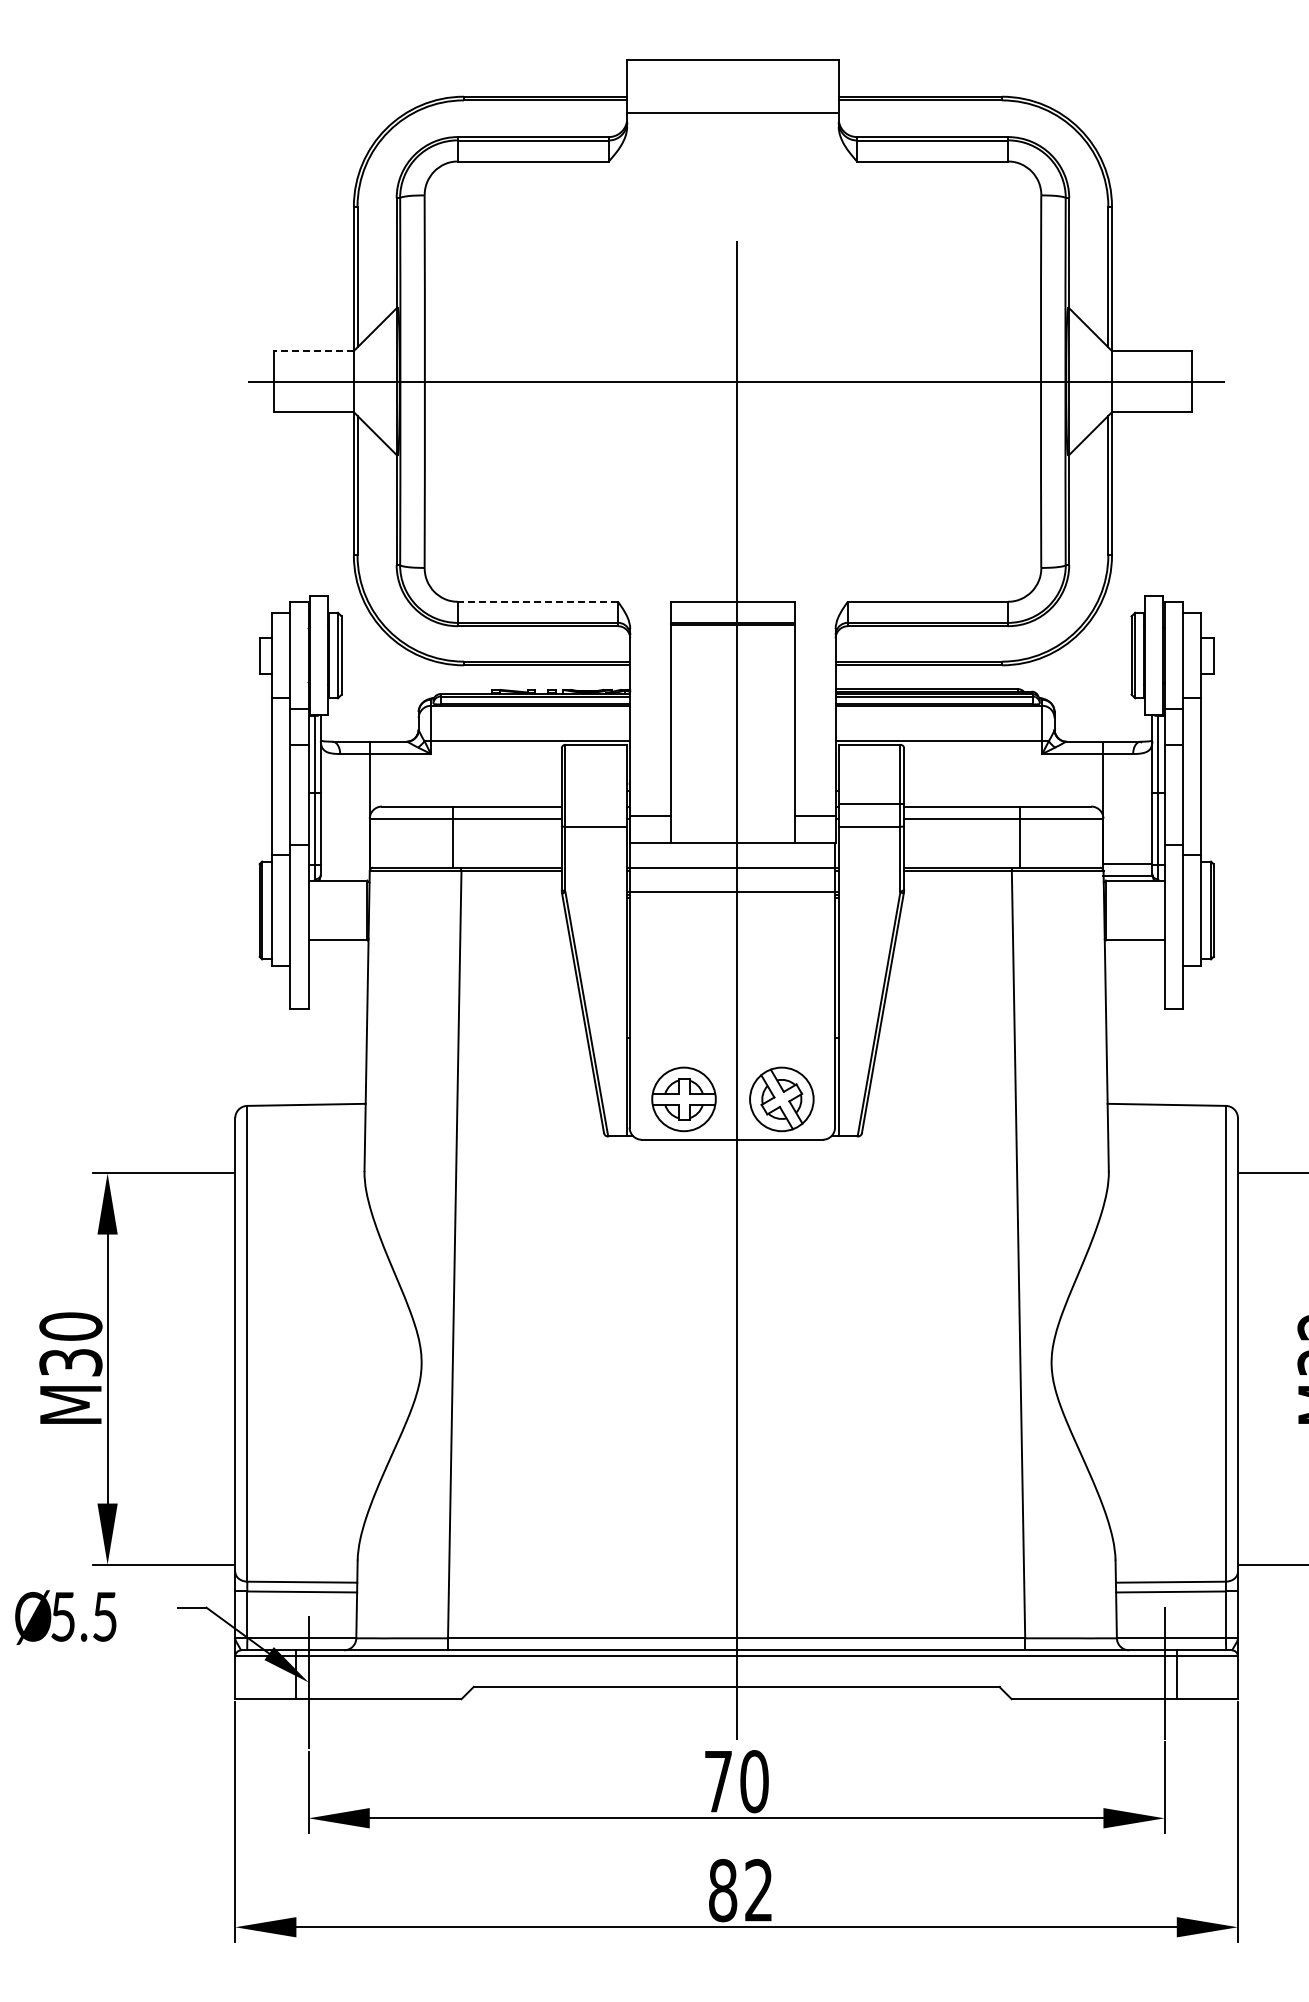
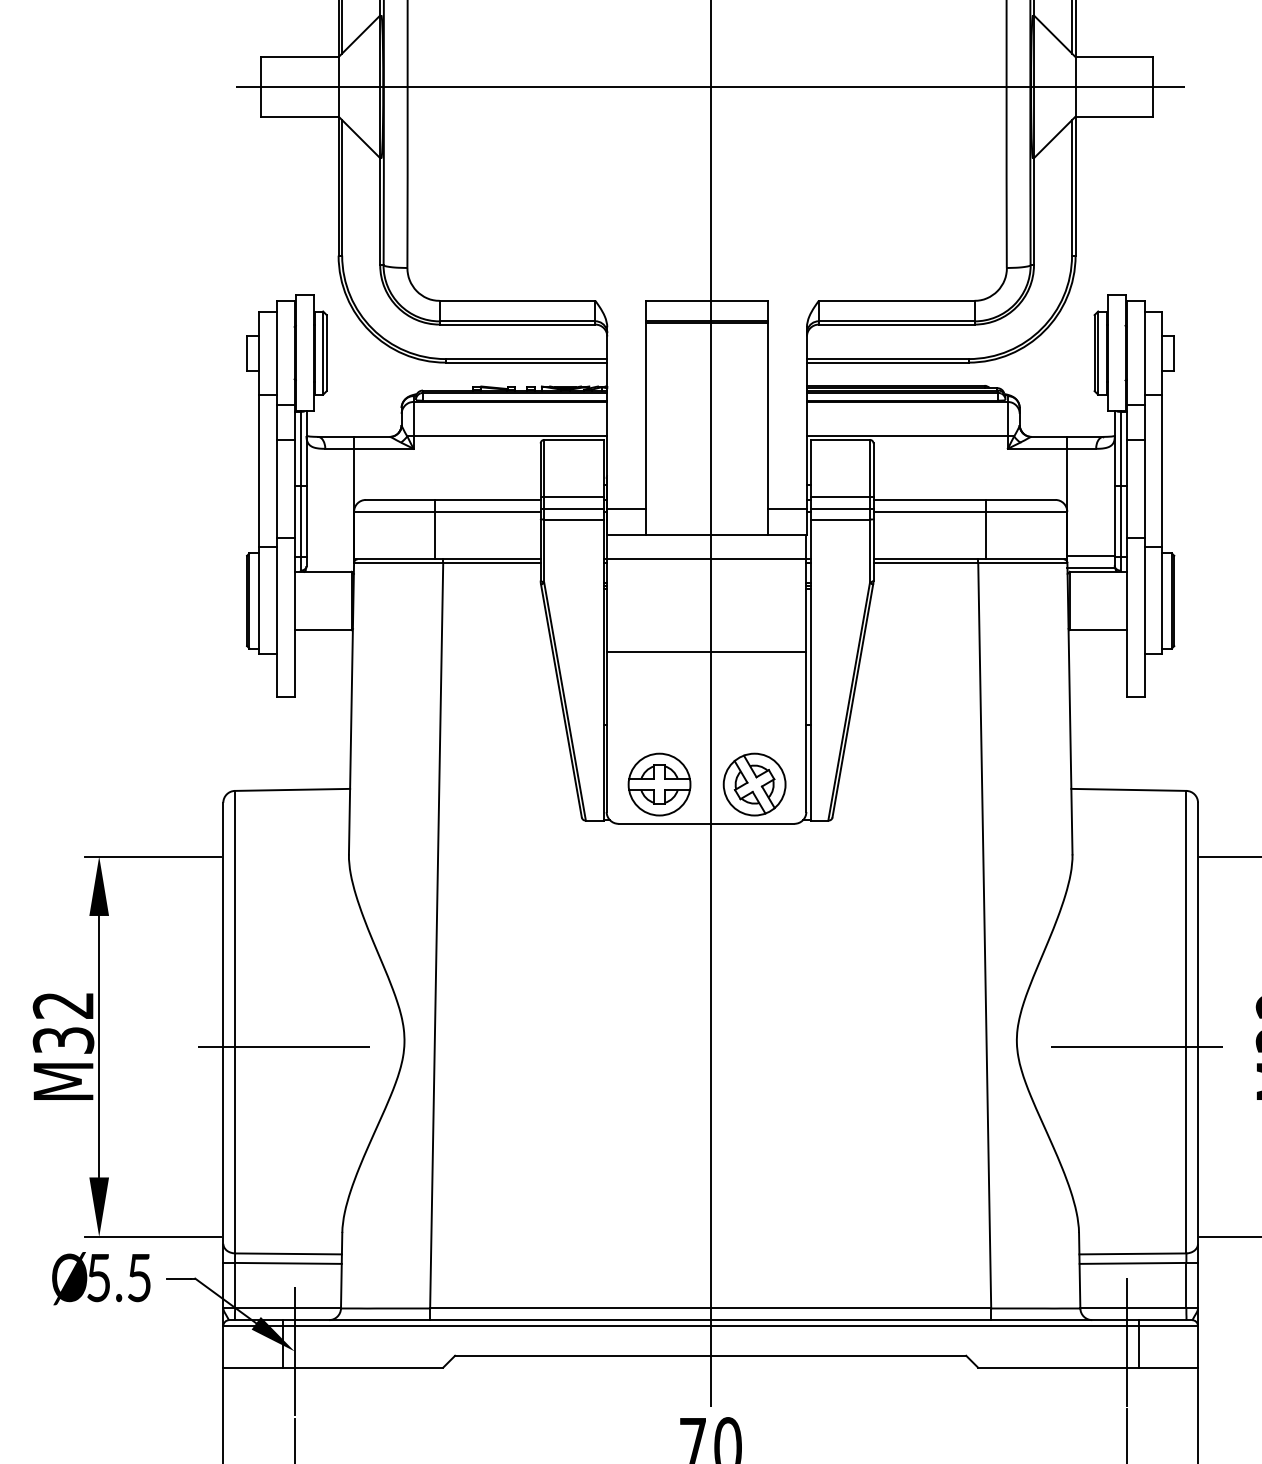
line: (314, 351) -> (300, 57), dashed -> solid
line: (537, 601) -> (517, 300), dashed -> solid
line: (593, 803) -> (571, 496), added
line: (593, 816) -> (571, 509), added
line: (871, 816) -> (841, 509), added
line: (732, 892) -> (706, 652), moved
text: (70, 1326) -> (63, 1005), M30 -> M32
line: (297, 1369) -> (283, 1047), added
line: (1174, 1369) -> (1136, 1047), added
text: (65, 1617) -> (101, 1278), moved

